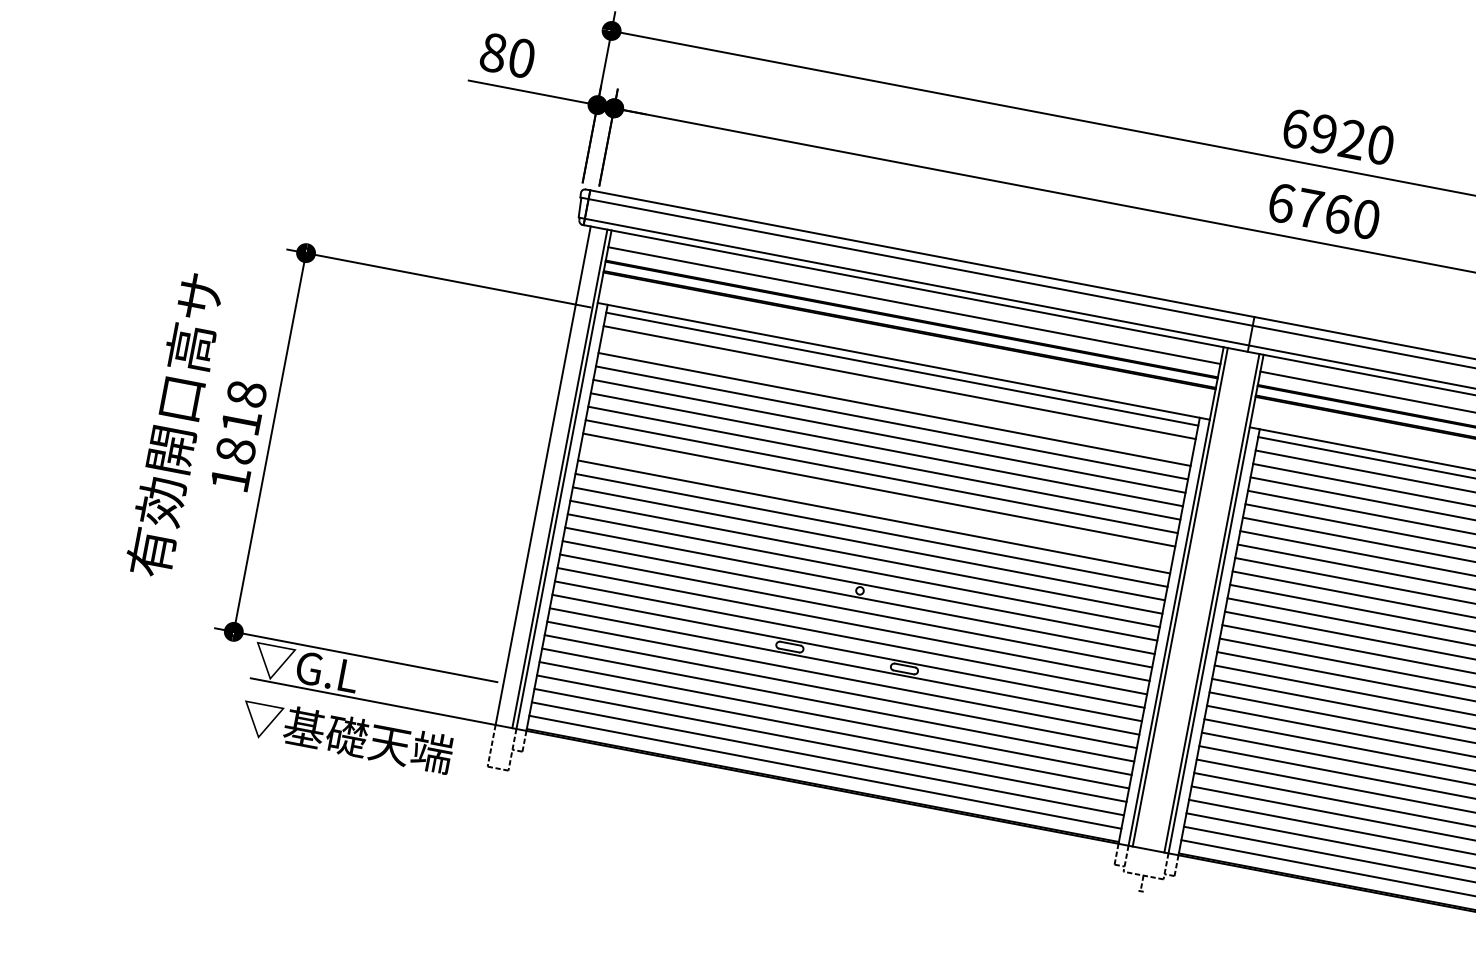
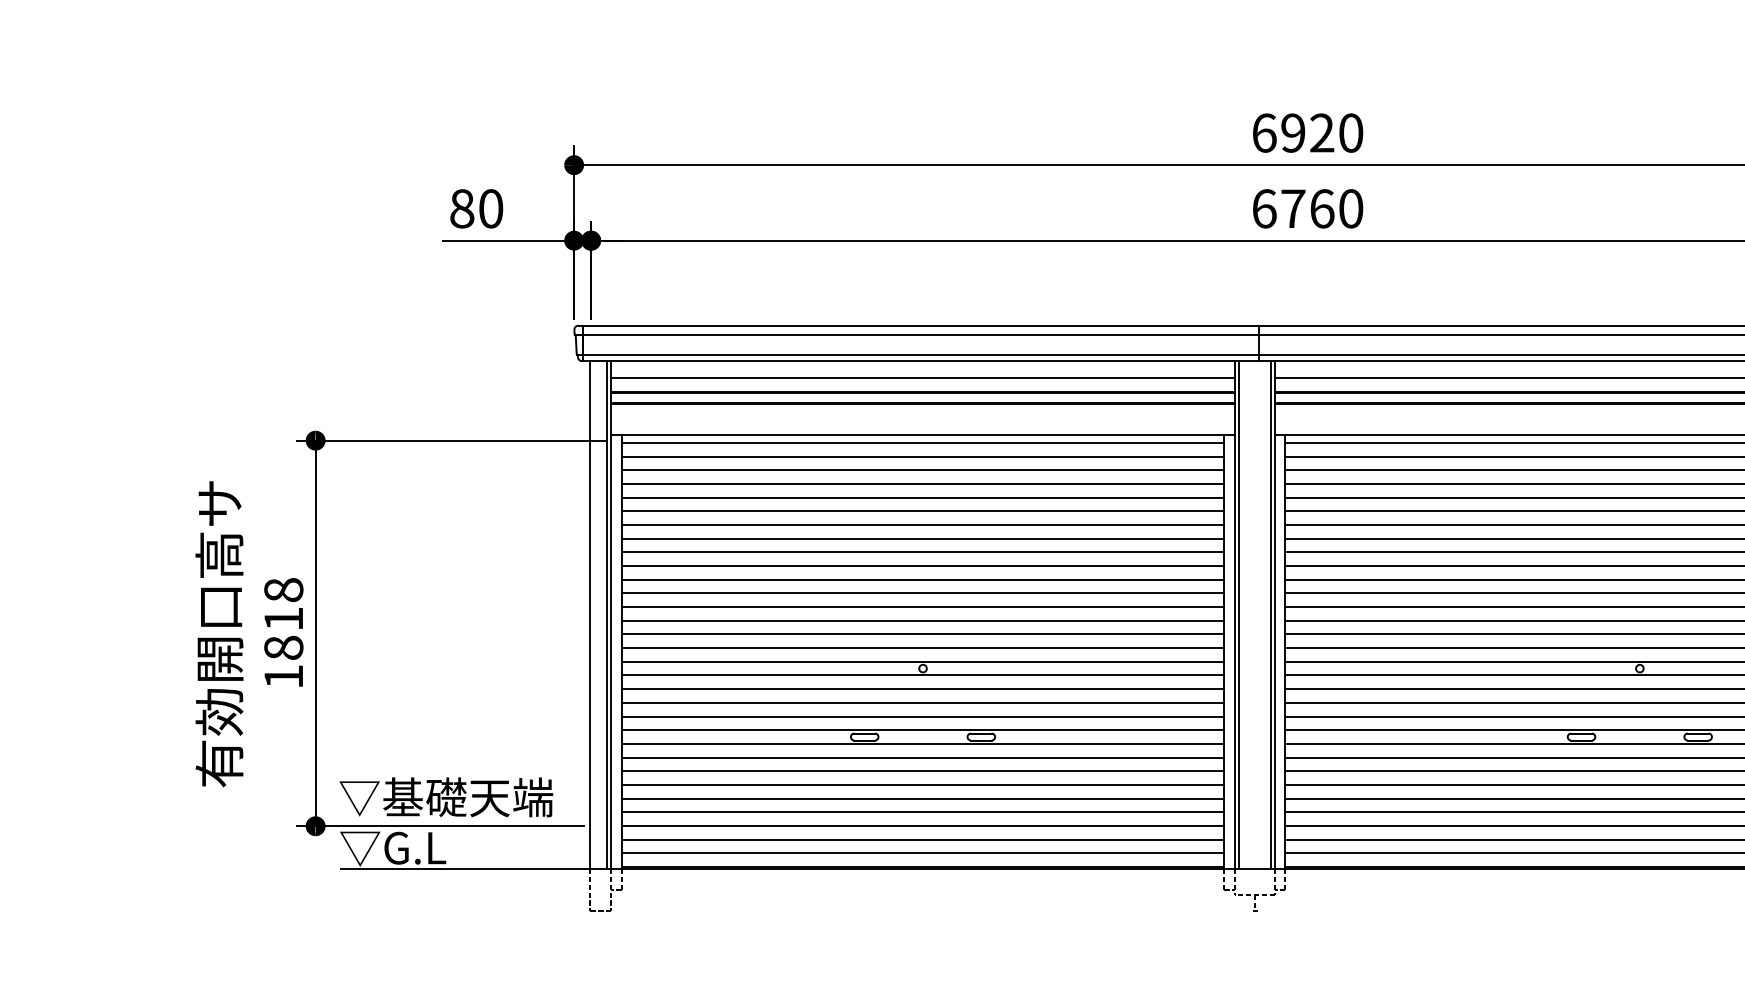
line: (896, 396) -> (922, 470), added
line: (876, 503) -> (922, 579), added
text: (347, 736) -> (446, 797), moved

